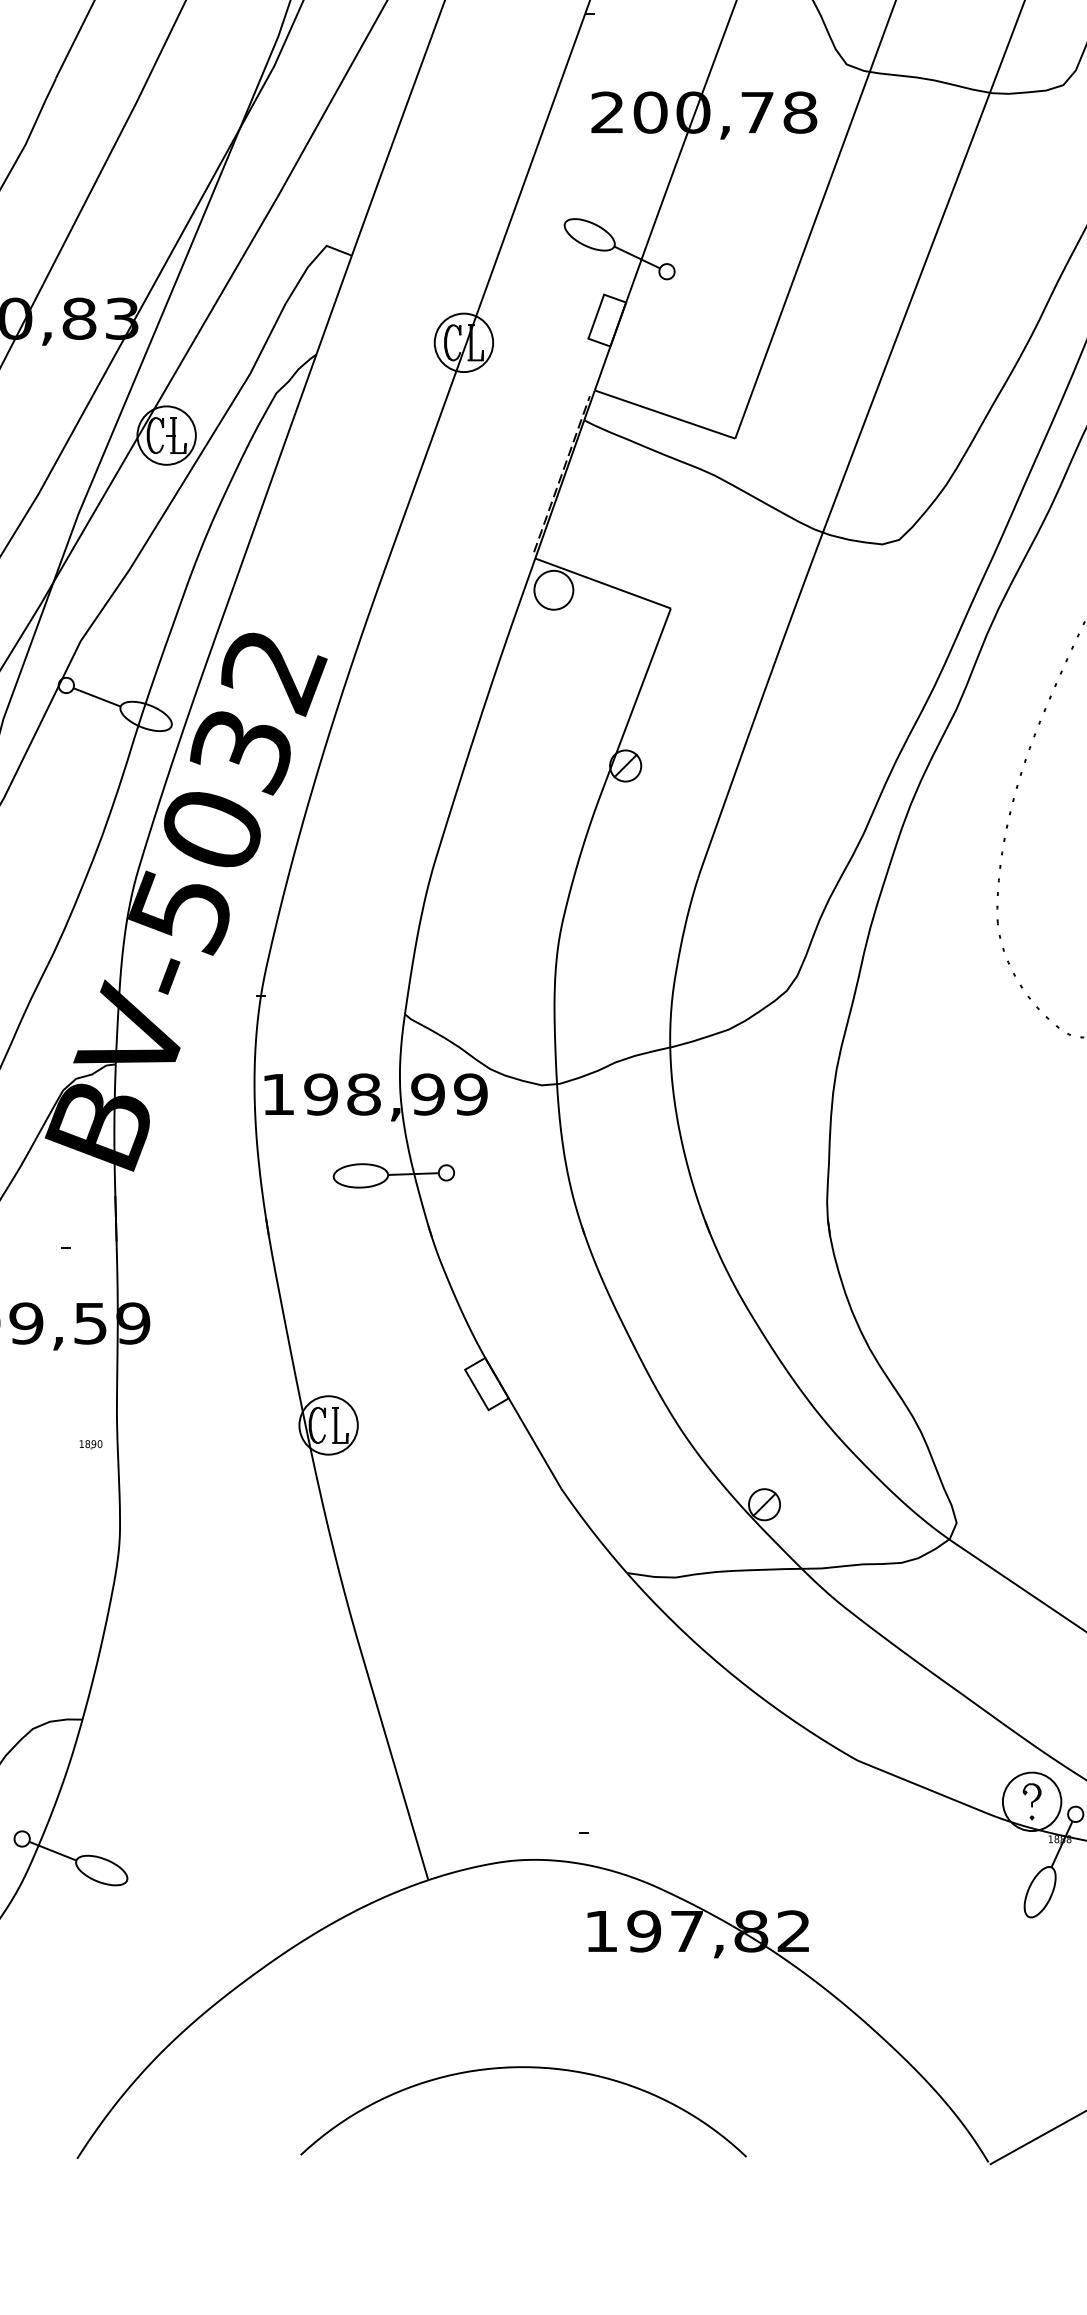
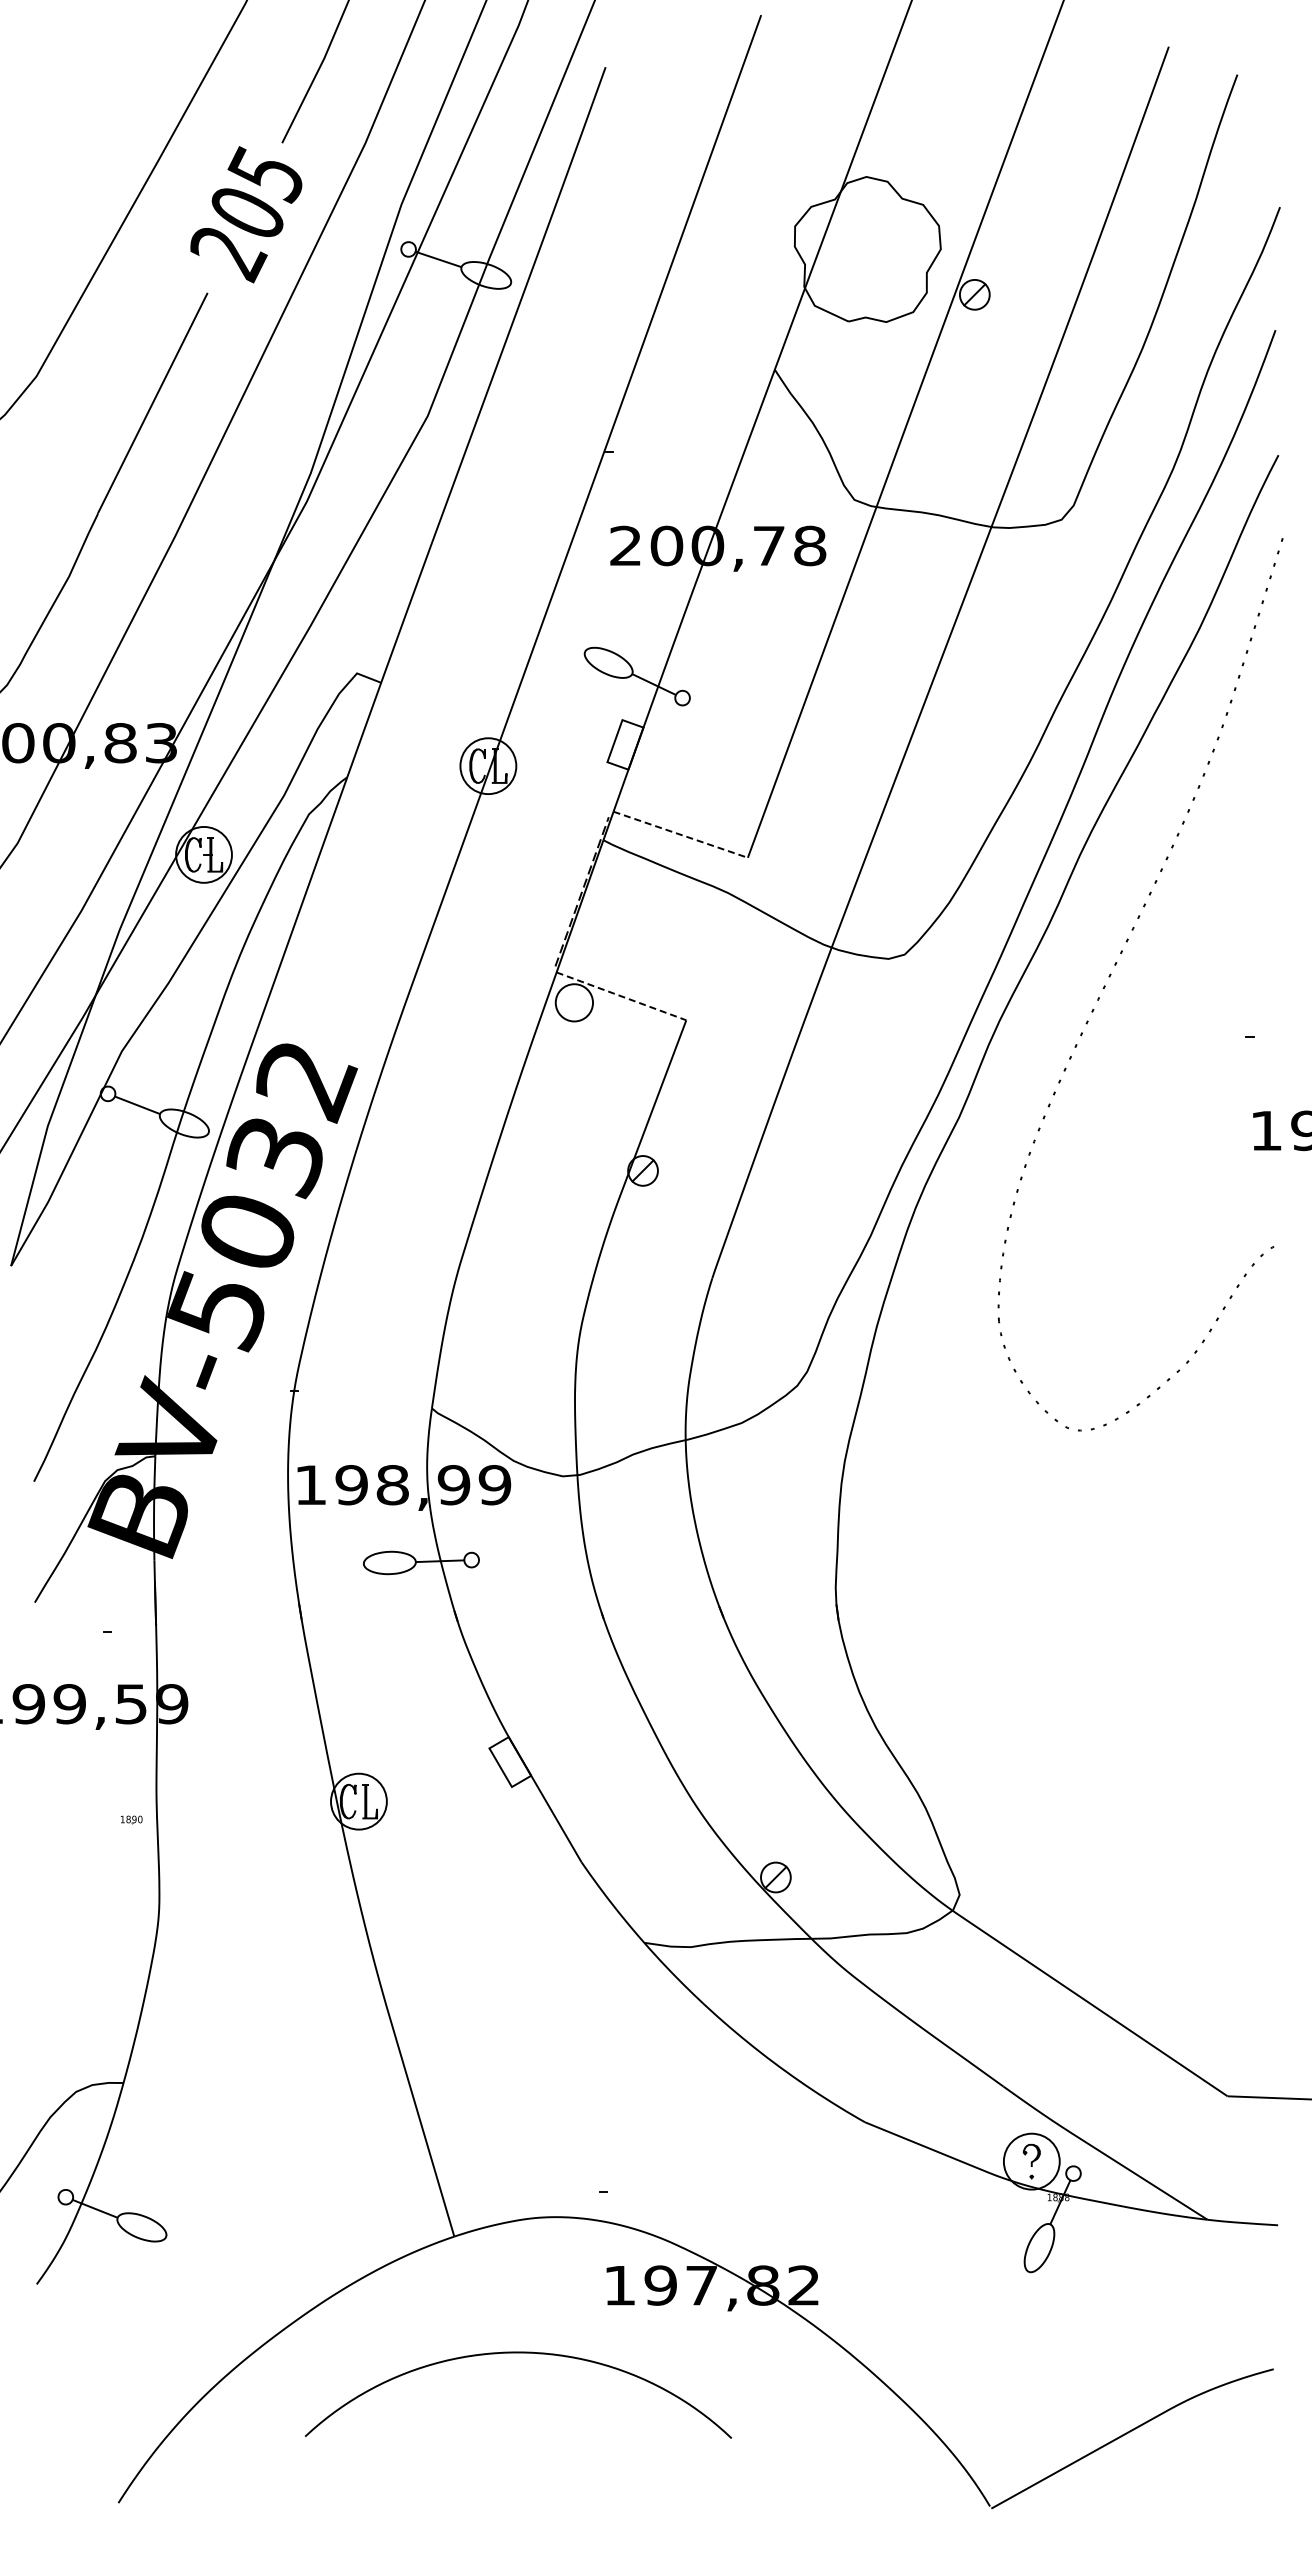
line: (665, 414) -> (681, 834), solid -> dashed
line: (603, 583) -> (621, 996), solid -> dashed
curve: (523, 2068) -> (518, 2353), moved

